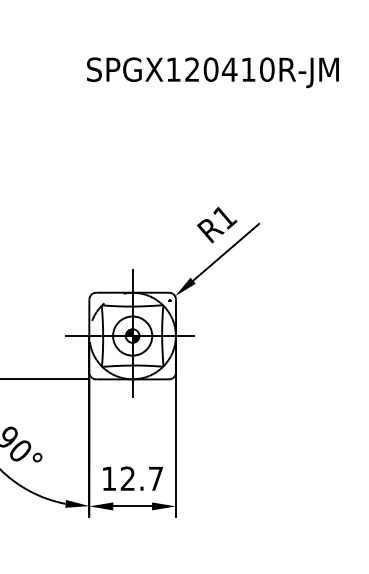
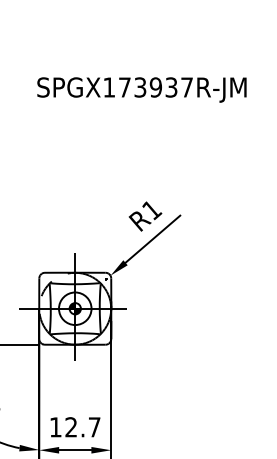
text: (229, 69) -> (155, 87), SPGX120410R-JM -> SPGX173937R-JM

